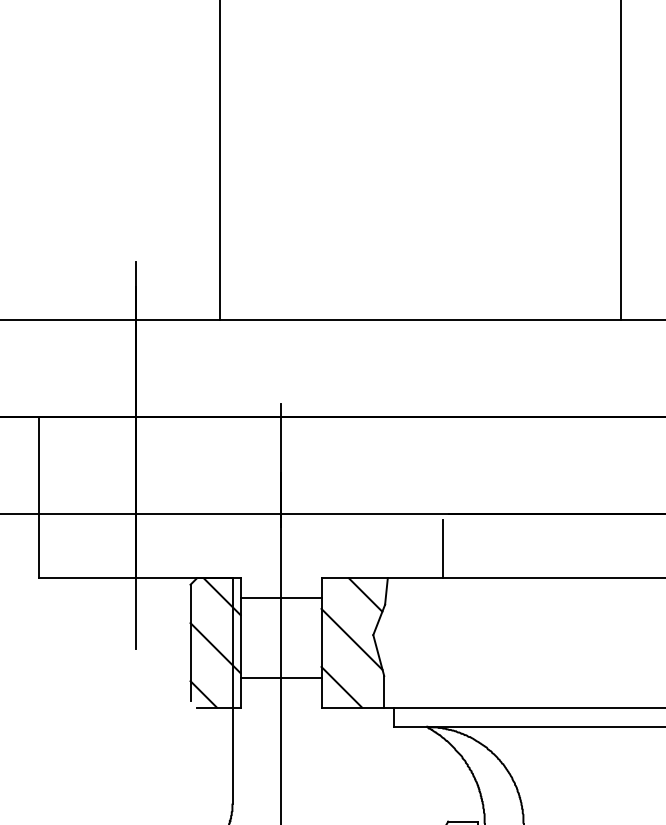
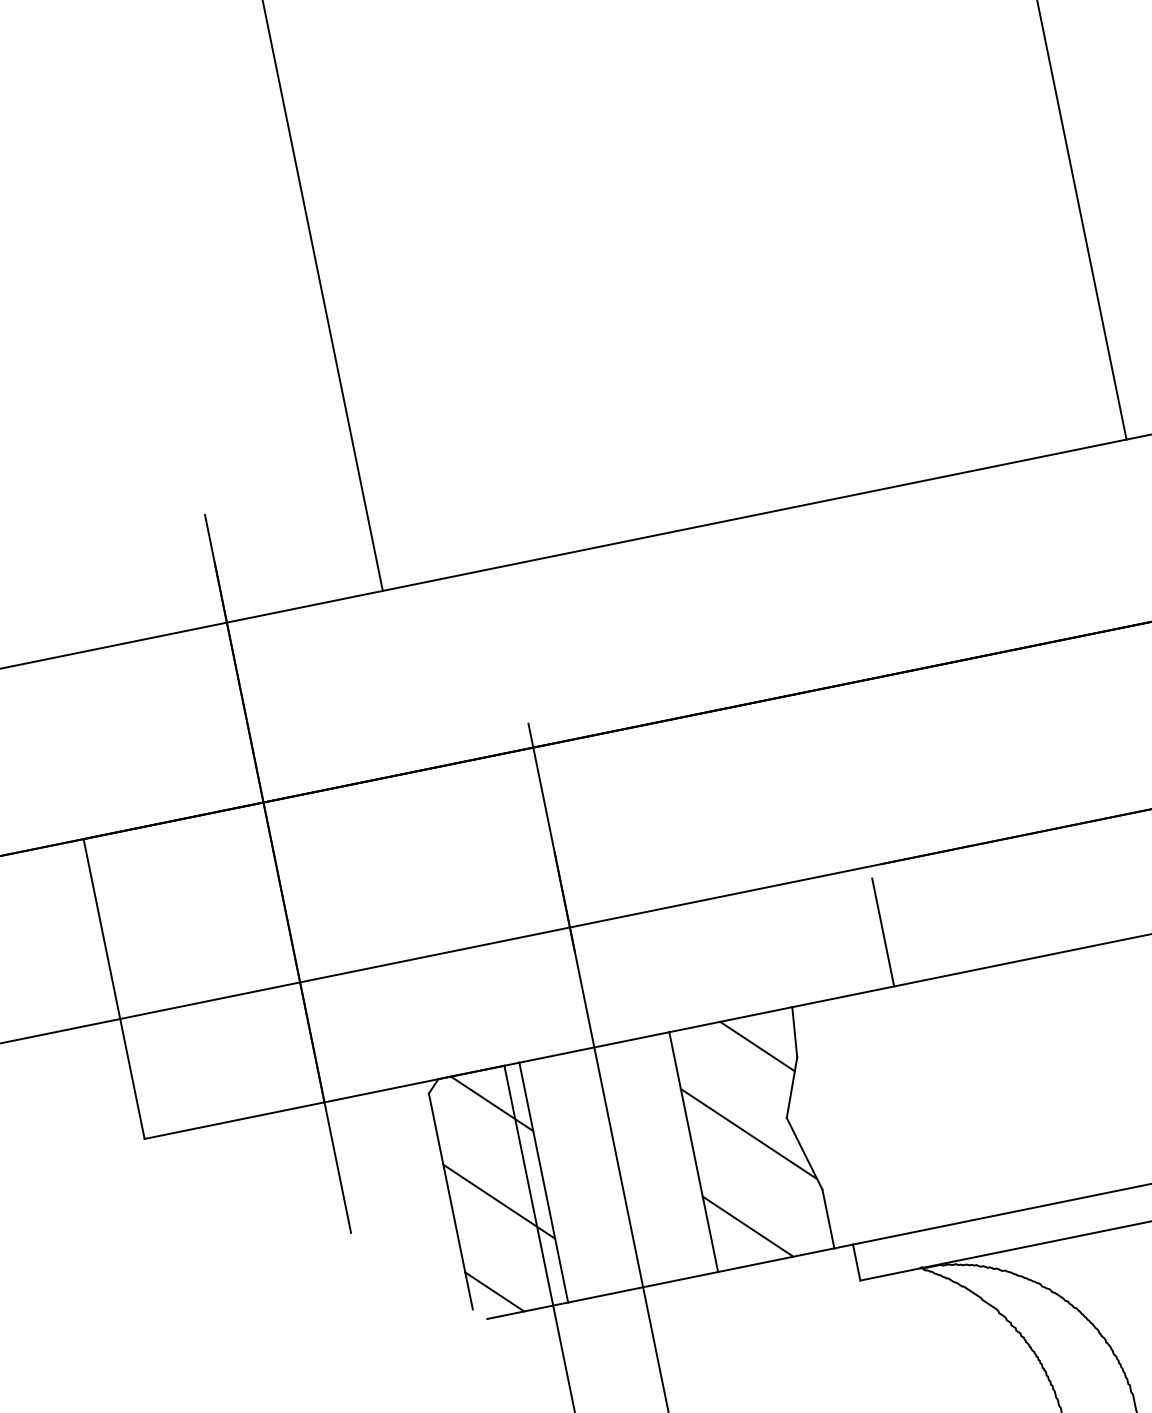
line: (280, 598) -> (593, 1048), moved
line: (280, 677) -> (642, 1287), moved

